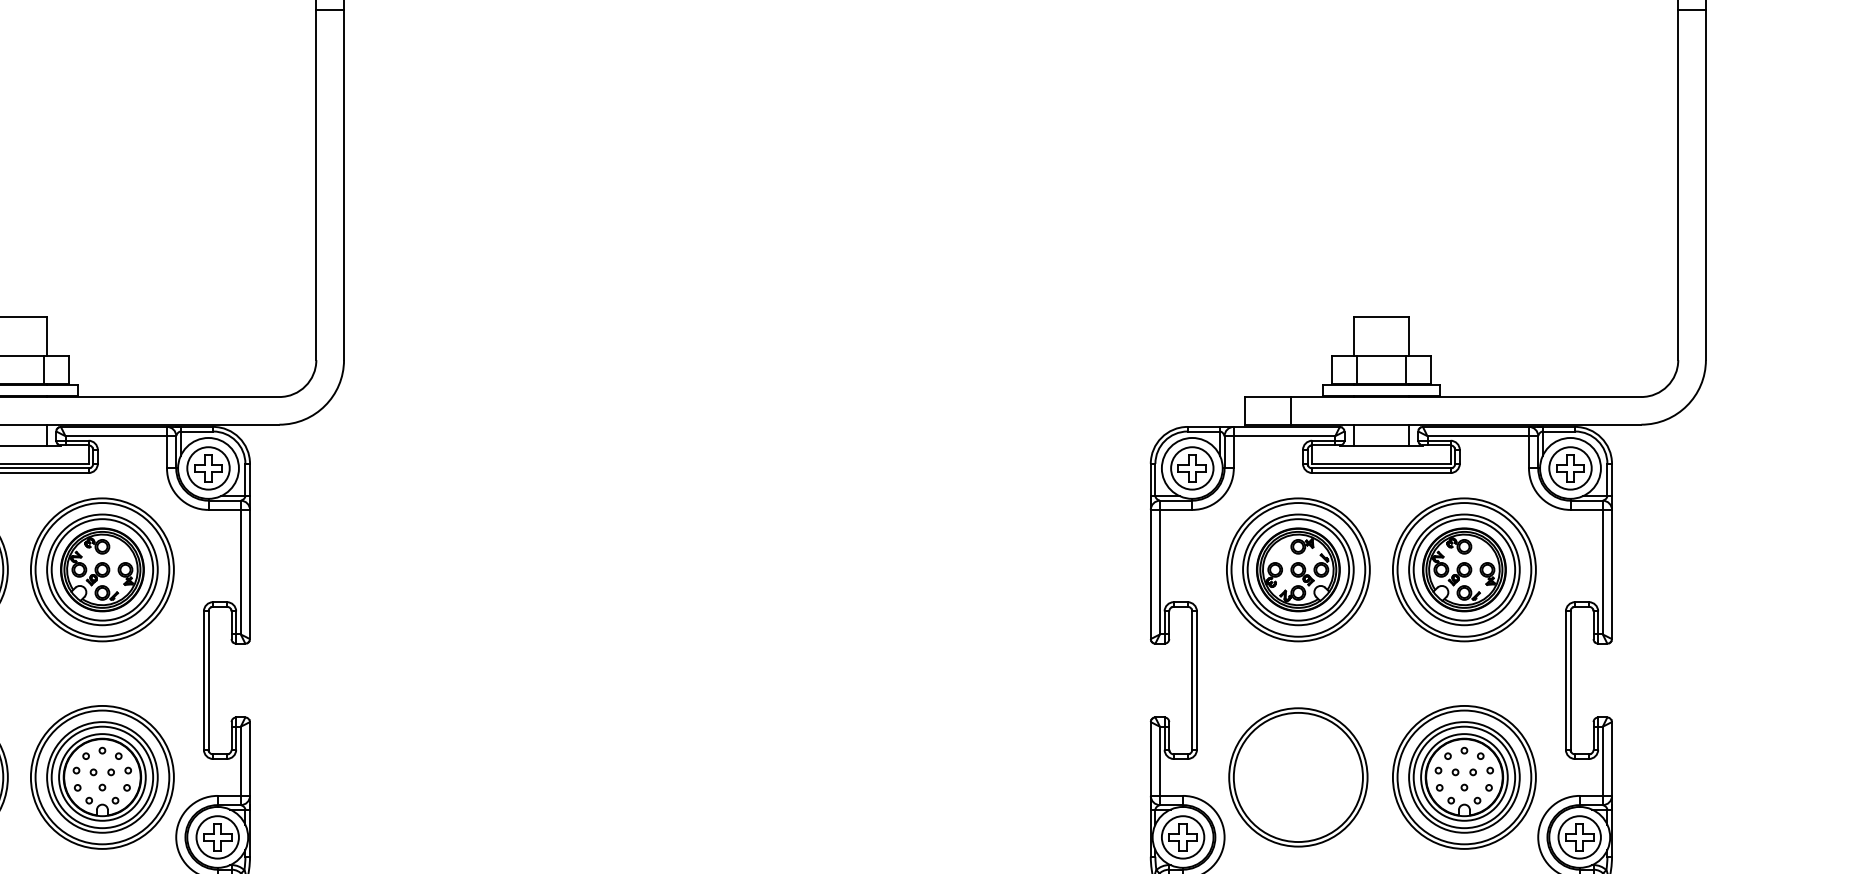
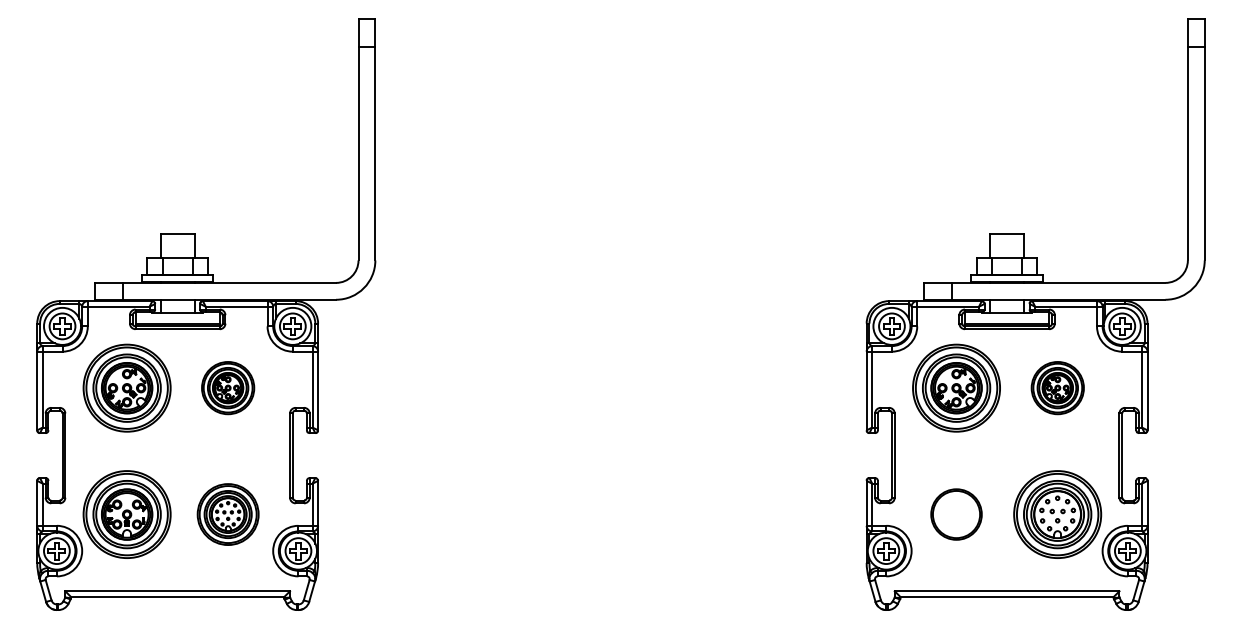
part: (101, 568) -> (227, 387), size x0.6
part: (1464, 568) -> (1057, 387), size x0.6
part: (101, 777) -> (227, 514), size x0.7
part: (1298, 777) -> (956, 514), size x0.6

